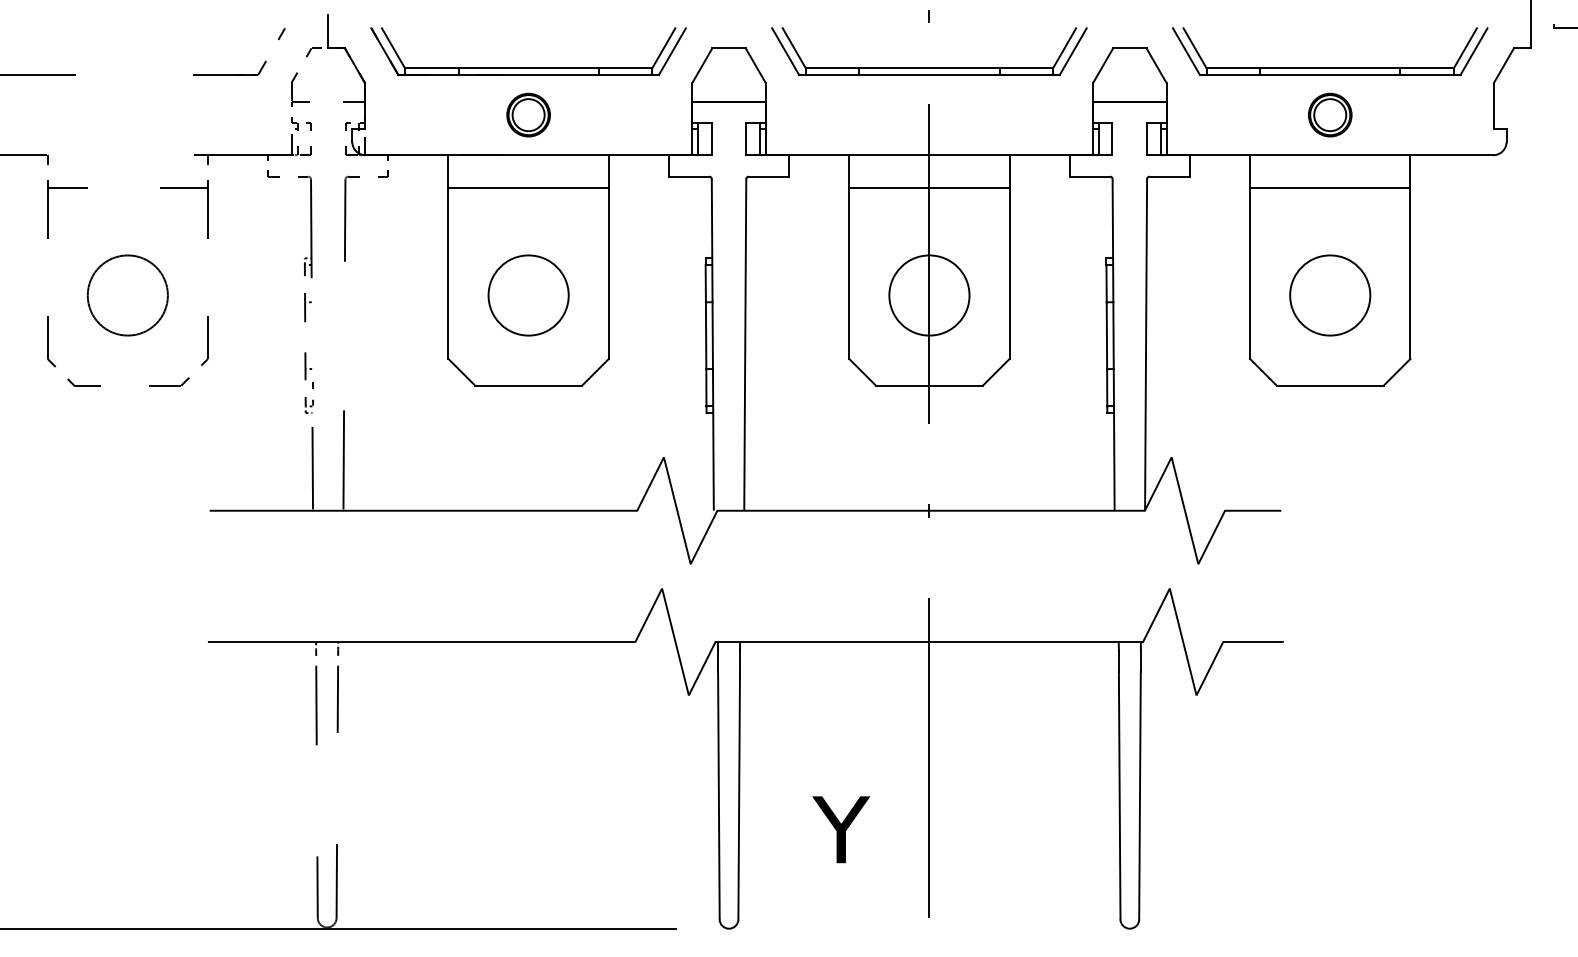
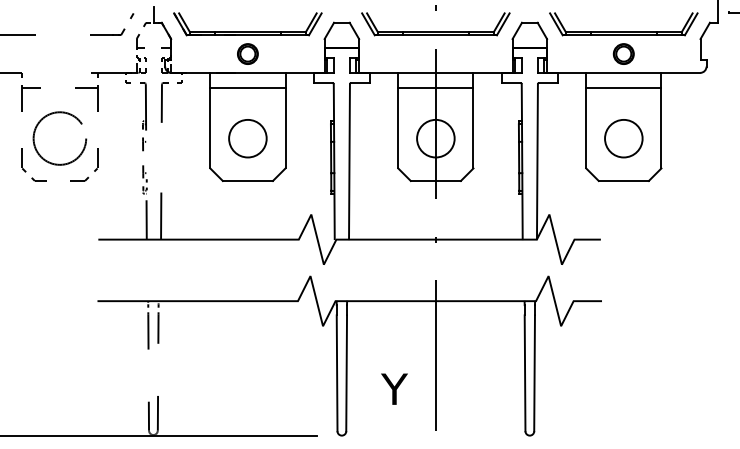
circle: (126, 295) -> (59, 138), size x1.4

